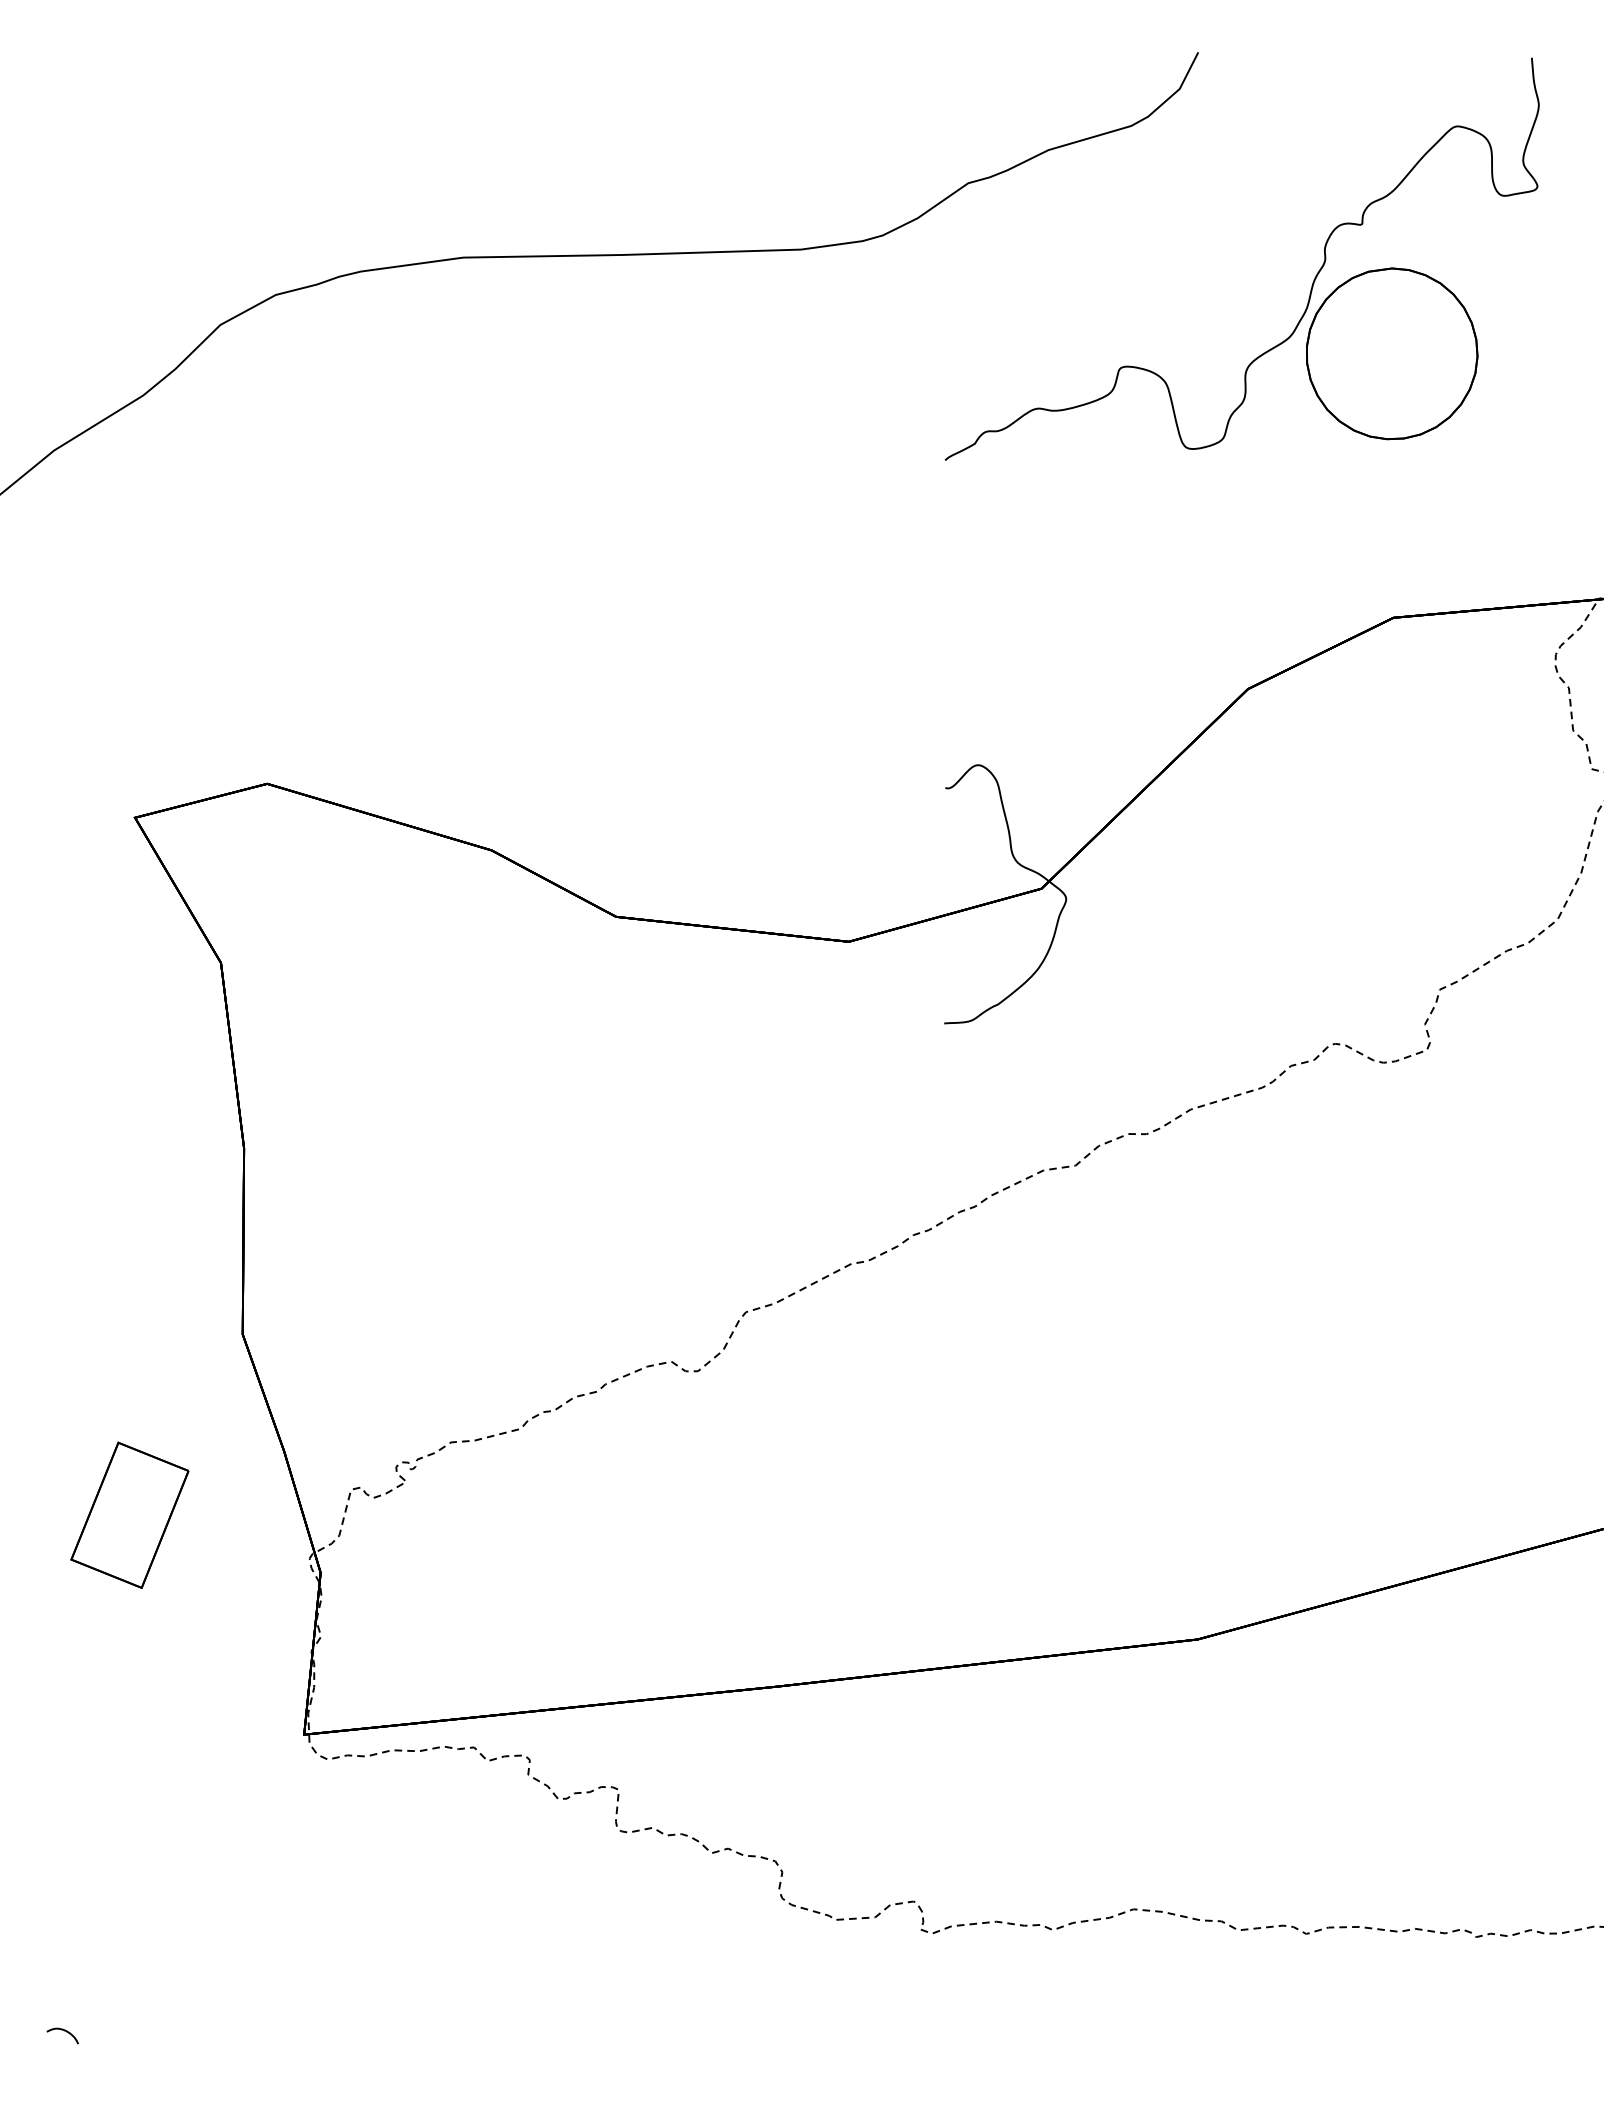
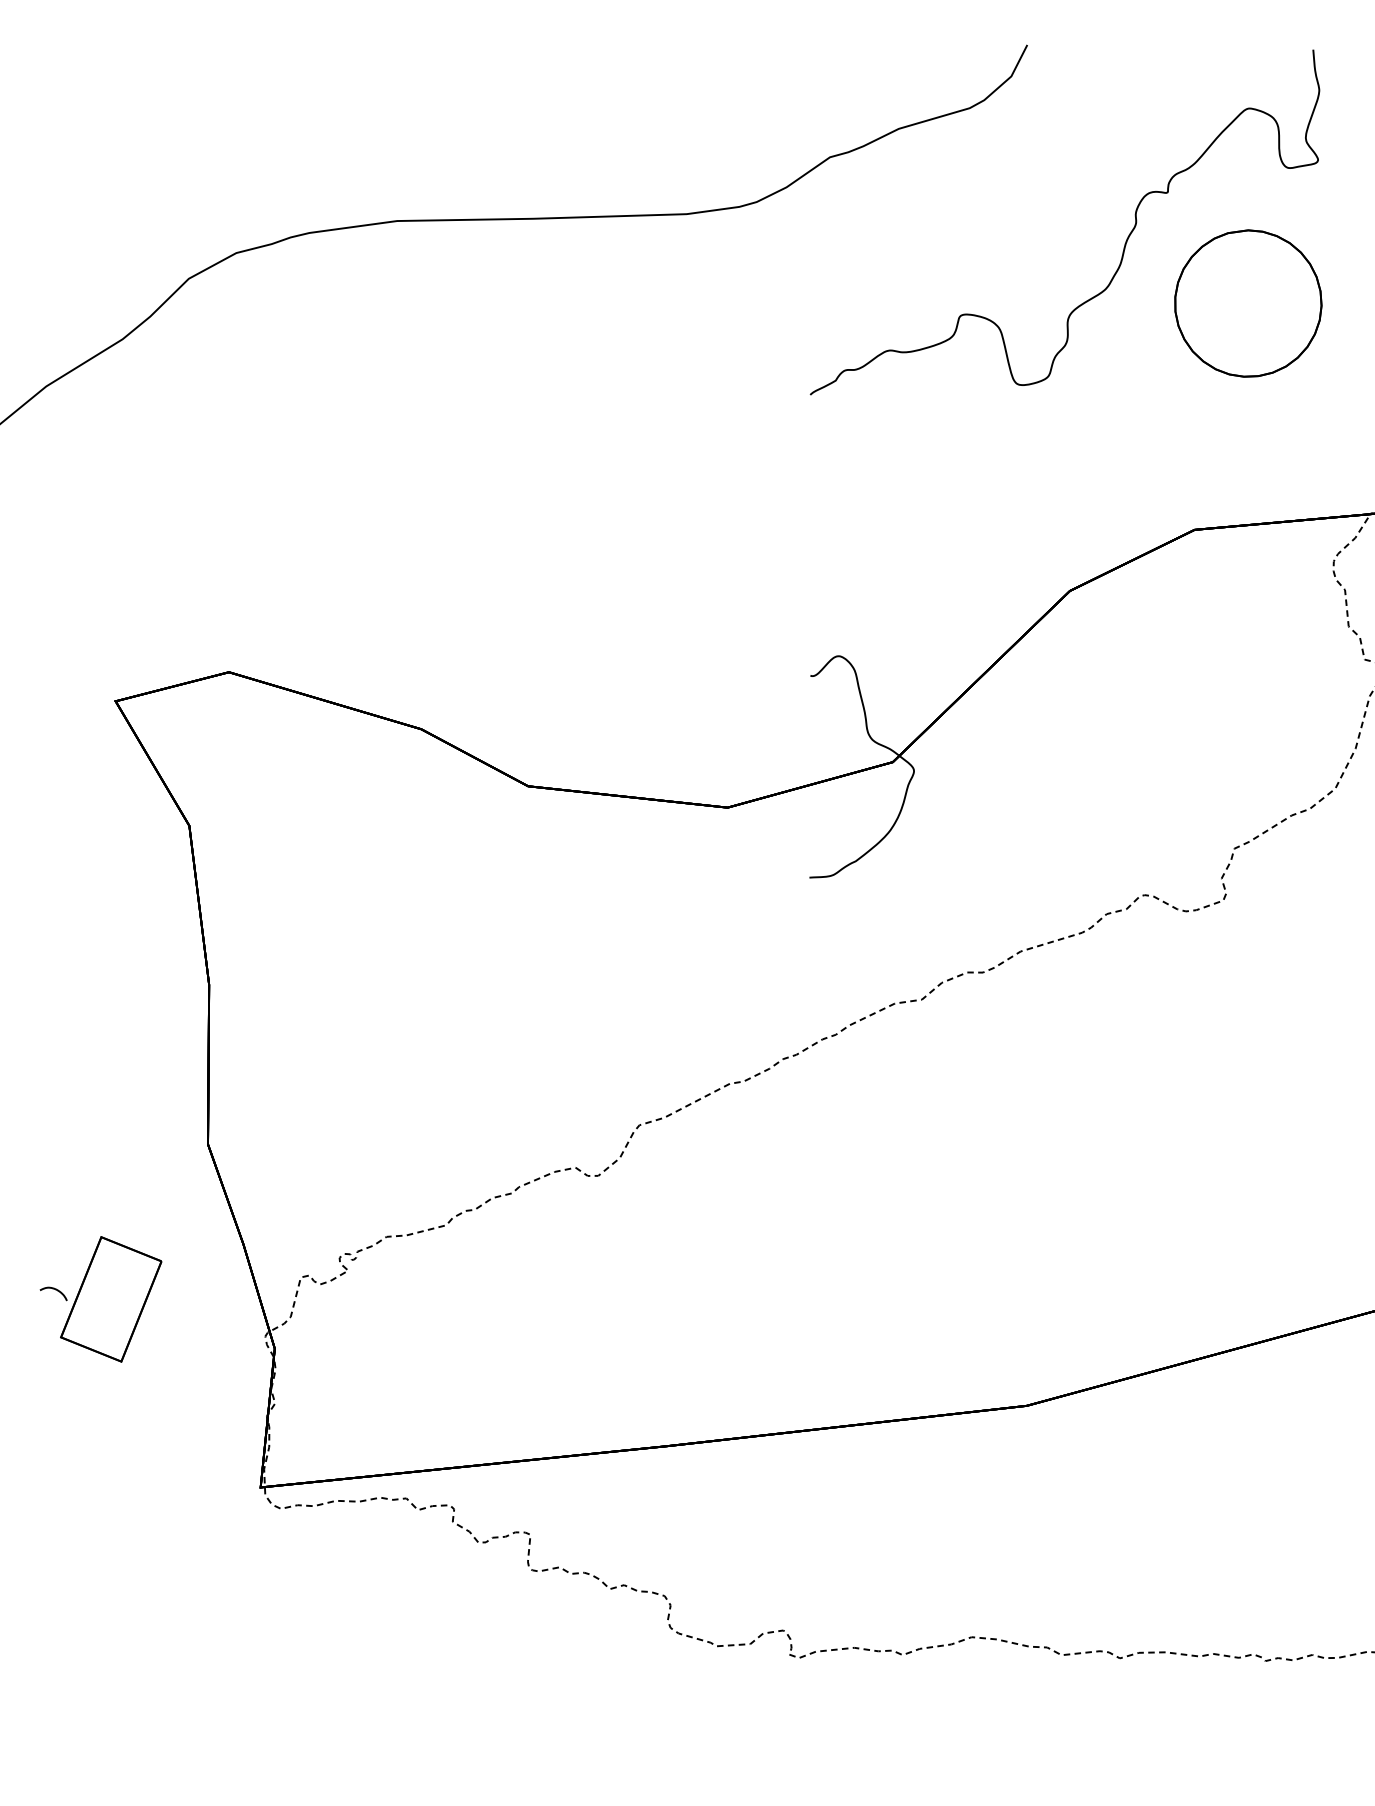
part: (1392, 353) -> (1248, 303), moved
curve: (64, 2031) -> (55, 1290), moved

